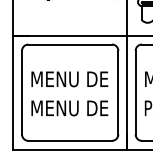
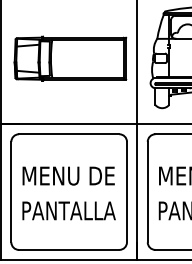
text: (69, 108) -> (68, 210), MENU DE -> PANTALLA

